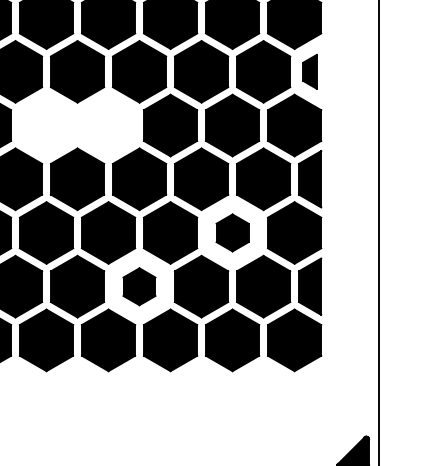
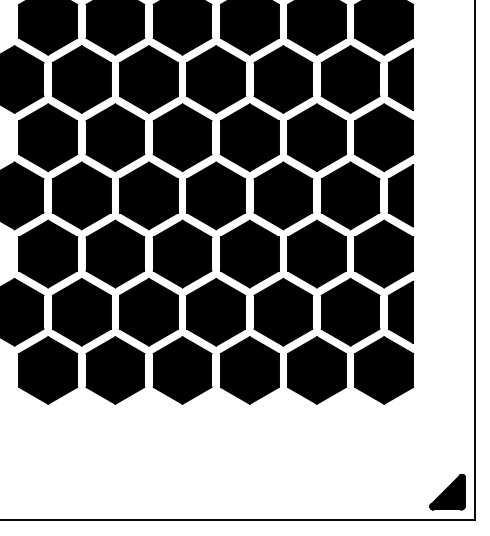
part: (309, 71) -> (400, 79), size x1.67
part: (77, 125) -> (148, 137), added
part: (232, 232) -> (316, 253), size x1.67
part: (138, 286) -> (215, 312), size x1.67

